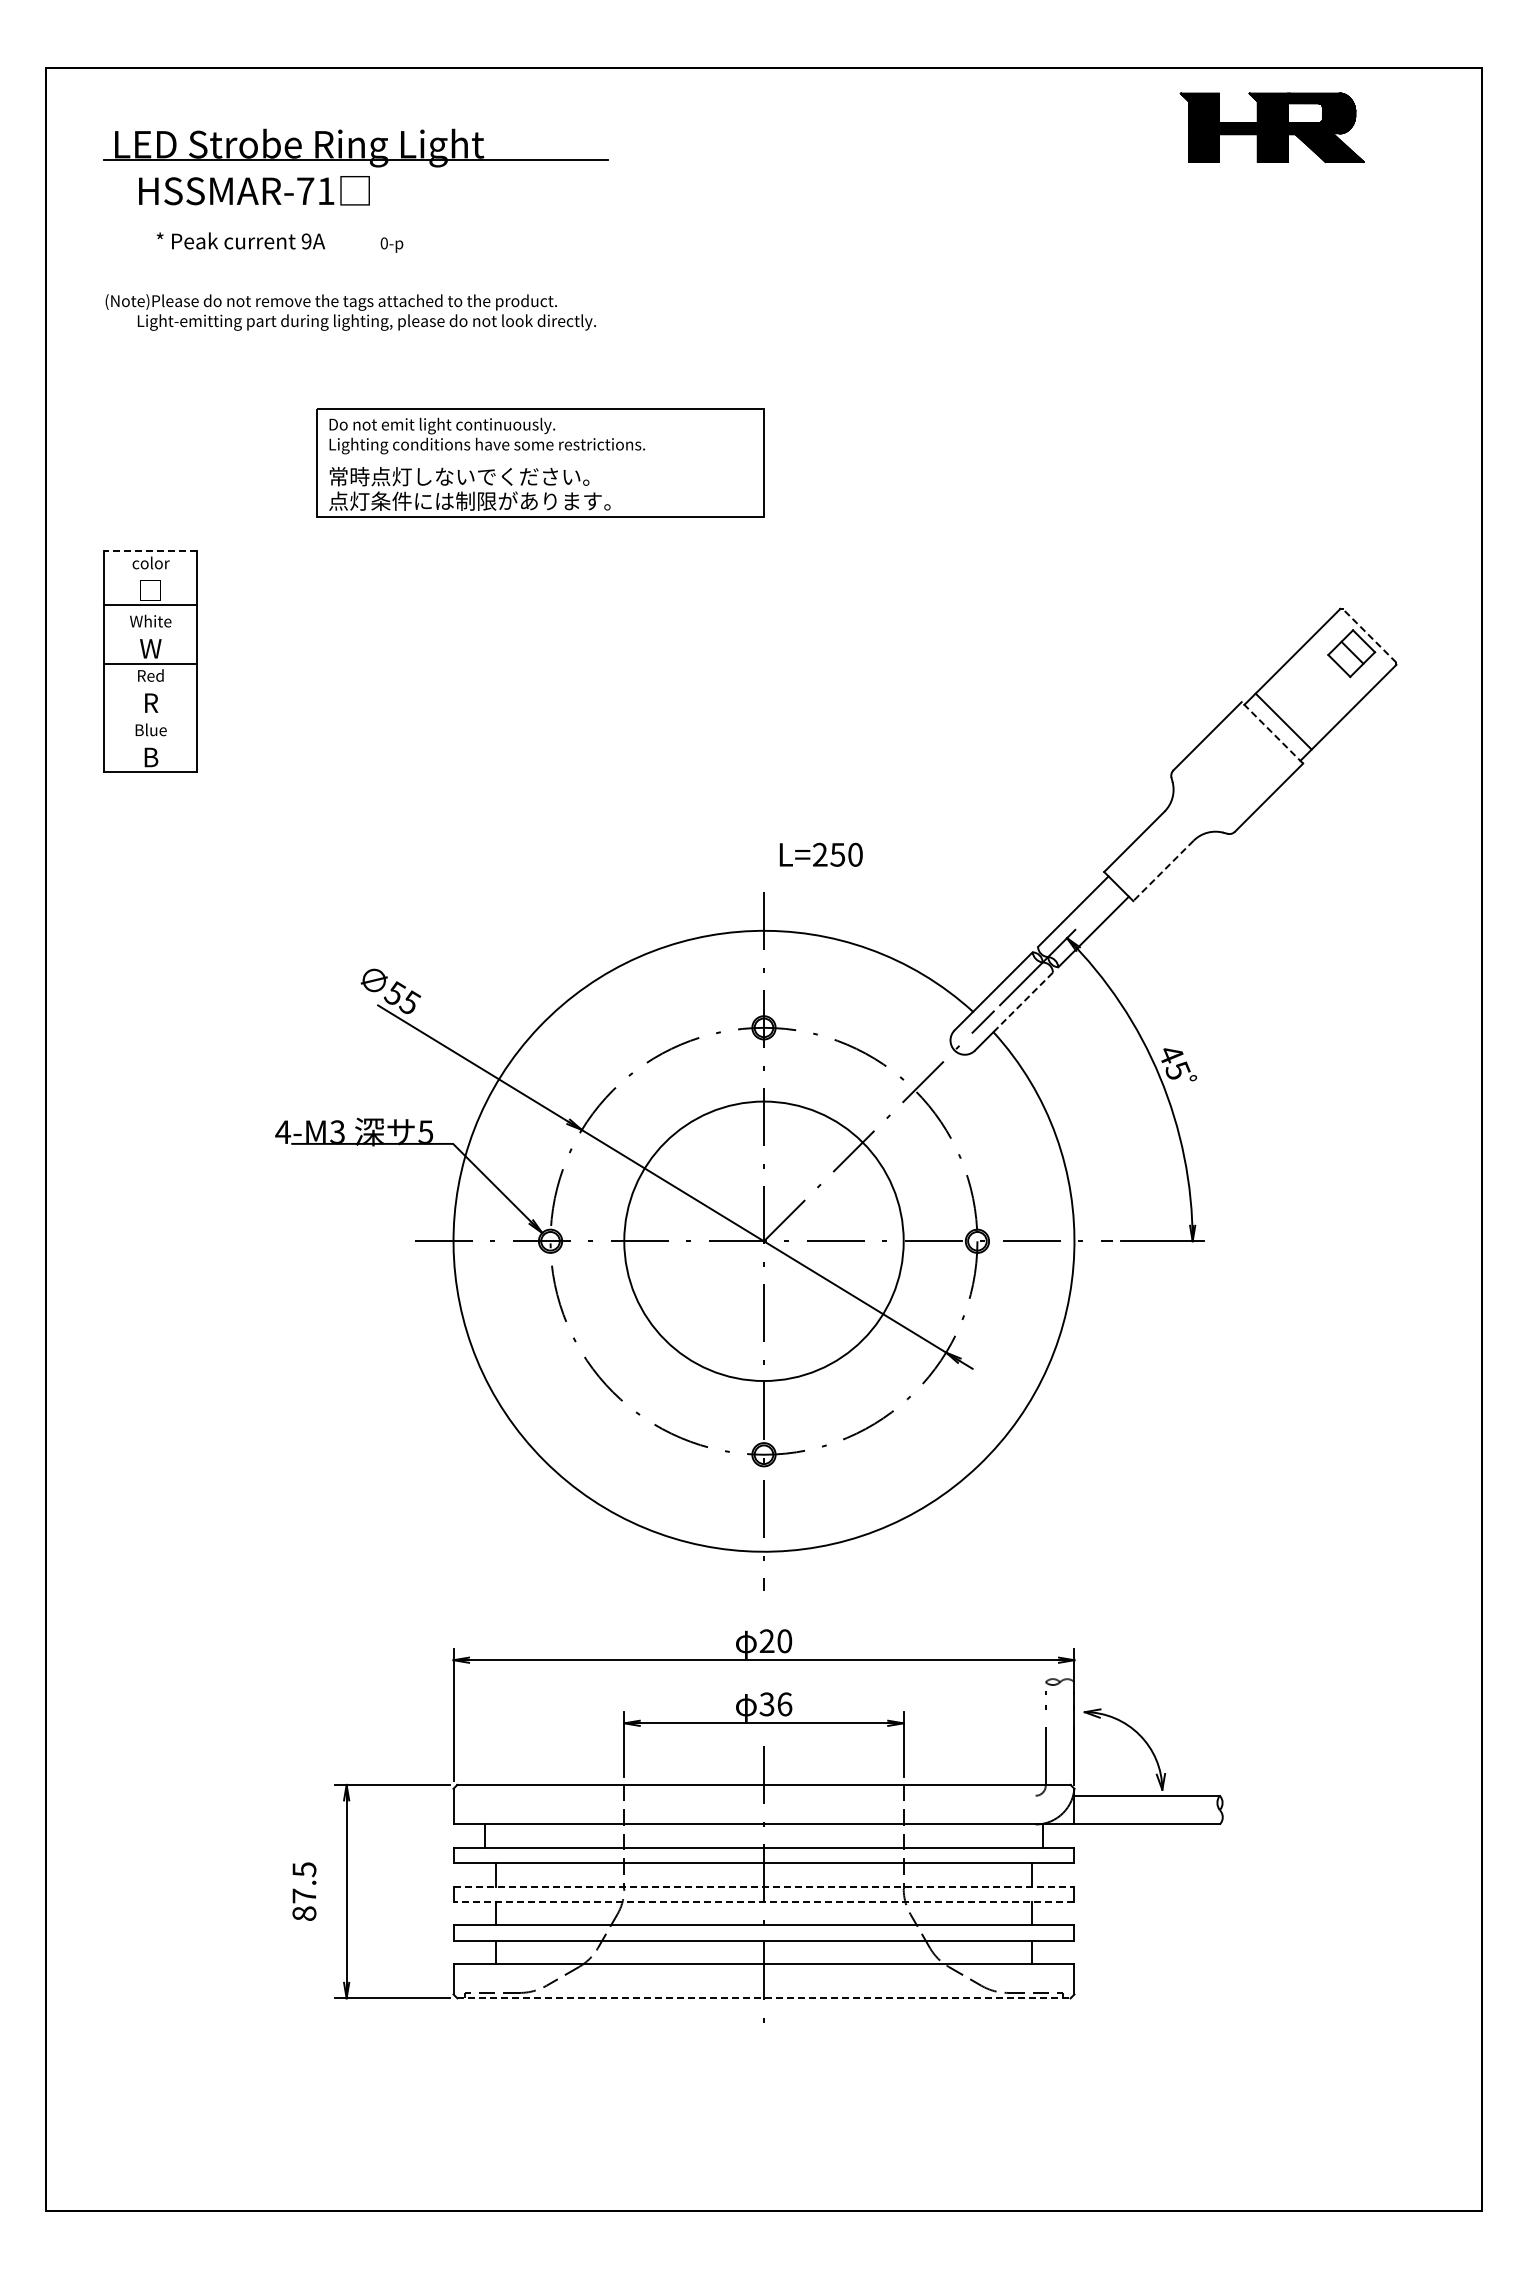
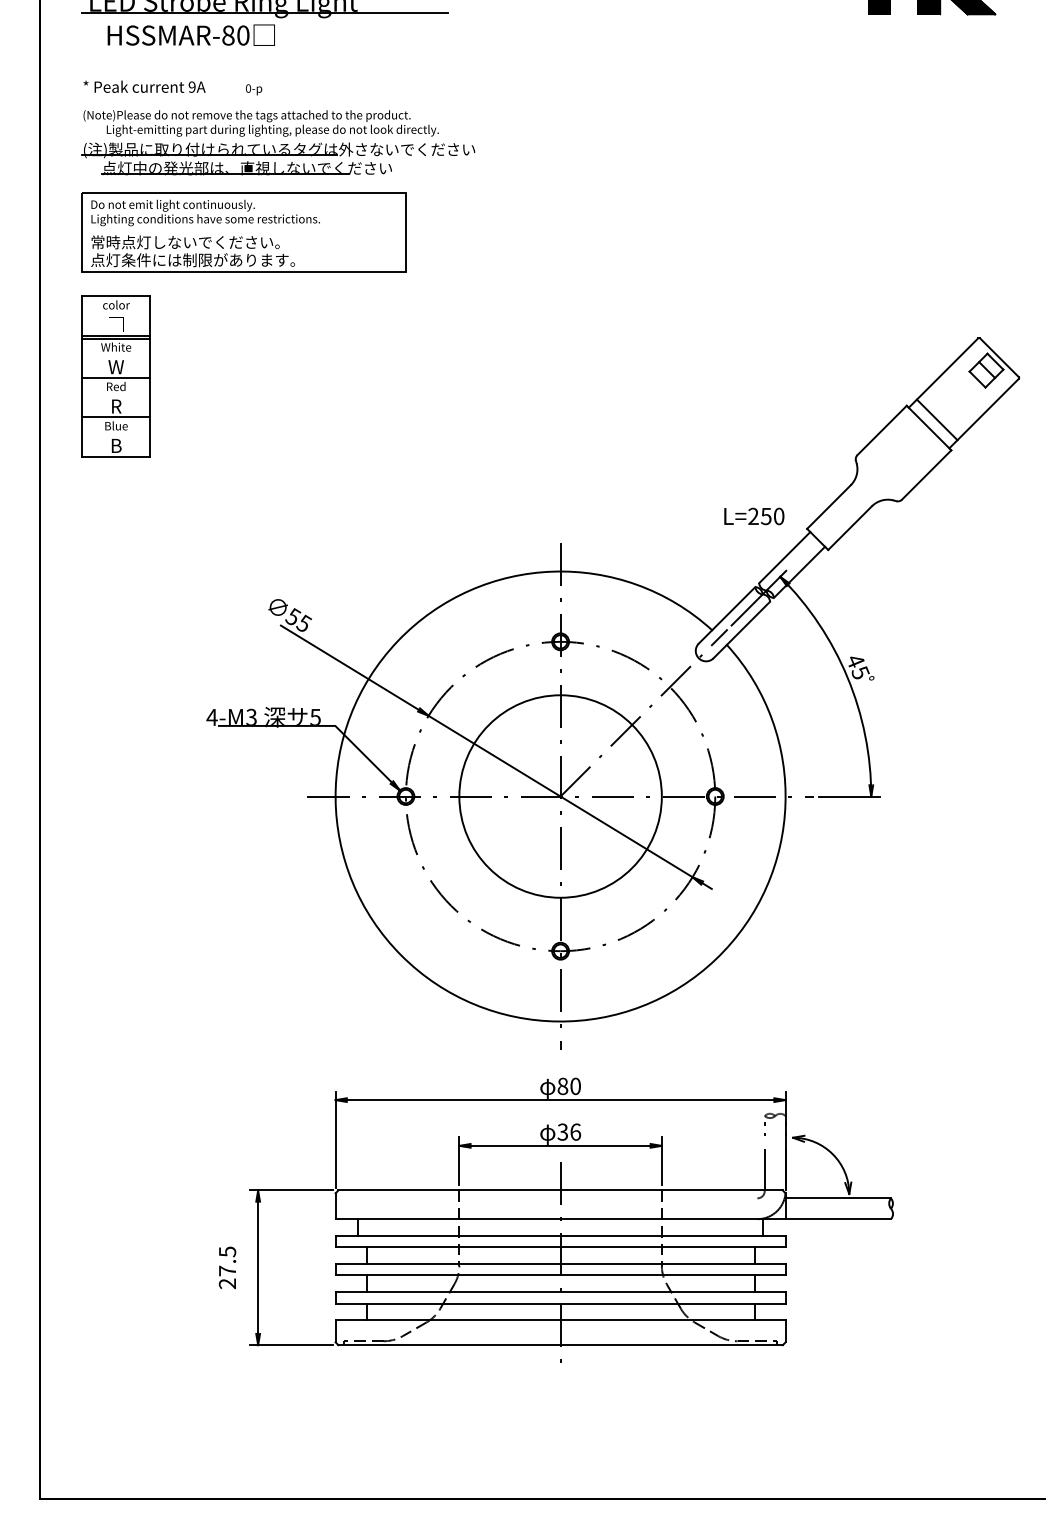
text: (315, 191) -> (235, 35), HSSMAR-71 -> HSSMAR-80
text: (279, 242) -> (172, 87), moved
part: (374, 361) -> (278, 158), added
part: (540, 462) -> (244, 232), moved
line: (150, 551) -> (116, 296), dashed -> solid
line: (150, 609) -> (116, 338), added
line: (1369, 635) -> (999, 357), dashed -> solid
line: (150, 717) -> (116, 416), added
line: (1272, 732) -> (929, 427), dashed -> solid
text: (820, 854) -> (753, 516), moved
line: (1163, 870) -> (850, 527), dashed -> solid
line: (1023, 1002) -> (748, 623), dashed -> solid
text: (766, 1641) -> (562, 1086), 20 -> 80
line: (764, 1886) -> (560, 1264), dashed -> solid
line: (763, 1902) -> (560, 1275), dashed -> solid
text: (304, 1913) -> (227, 1283), 87.5 -> 27.5
line: (764, 1998) -> (560, 1345), dashed -> solid

